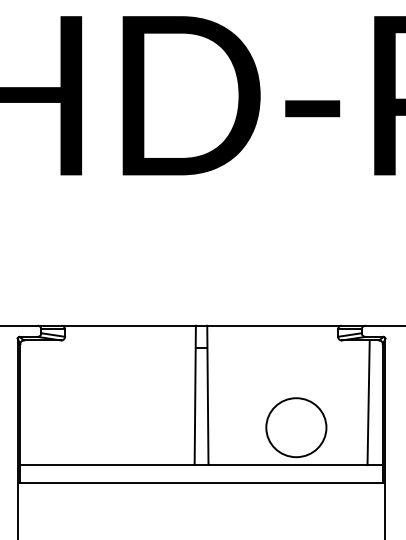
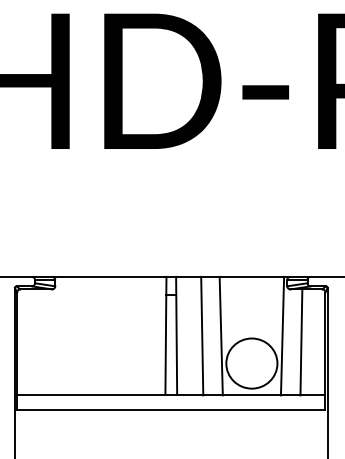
line: (237, 395) -> (201, 336), added
line: (260, 395) -> (221, 336), added
line: (332, 395) -> (282, 336), added
line: (368, 402) -> (301, 342), moved

